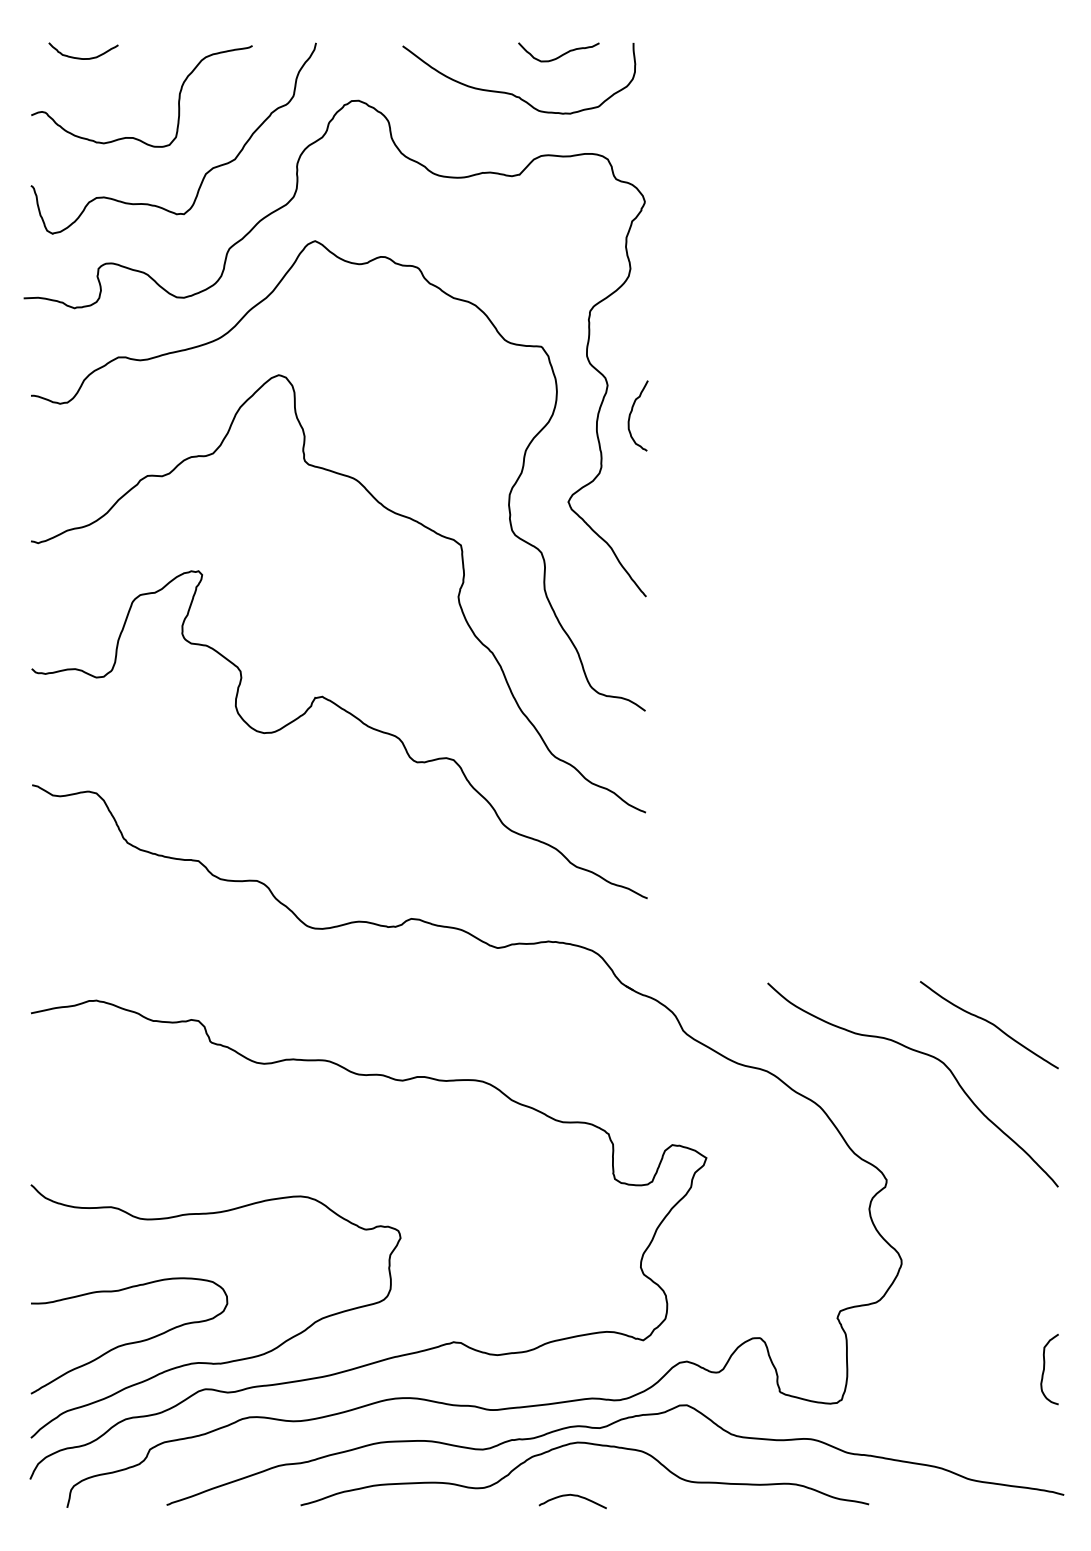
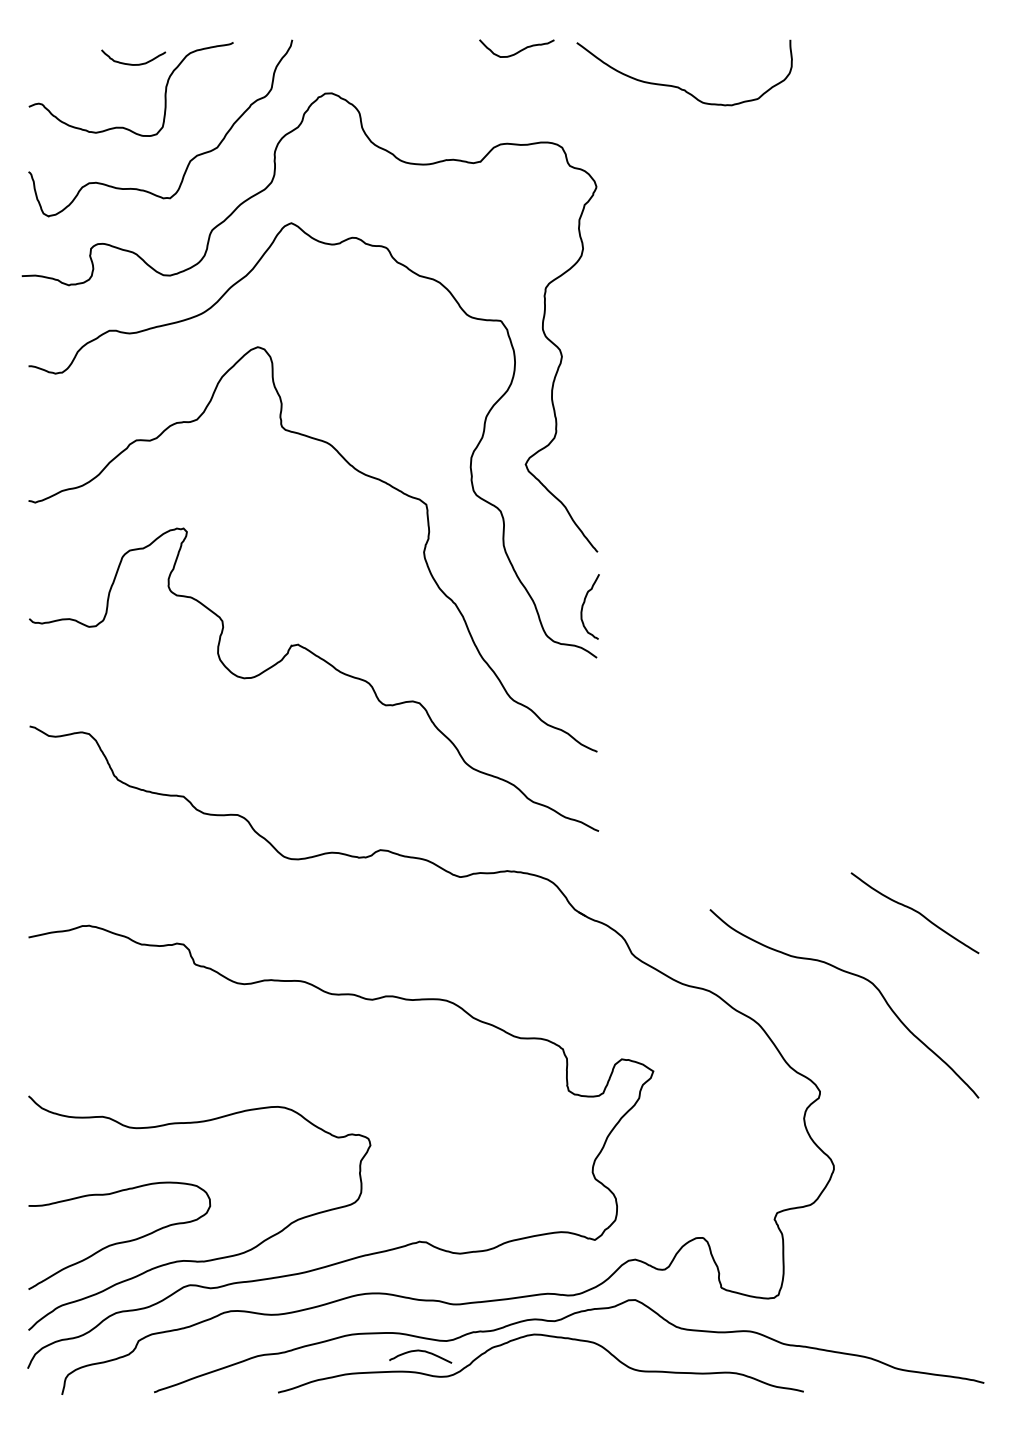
curve: (80, 57) -> (130, 63), moved
curve: (512, 93) -> (678, 86), moved
curve: (631, 413) -> (584, 604), moved
curve: (989, 1023) -> (915, 911), moved
curve: (1044, 1369) -> (966, 1266), removed
curve: (573, 1496) -> (421, 1352), moved

